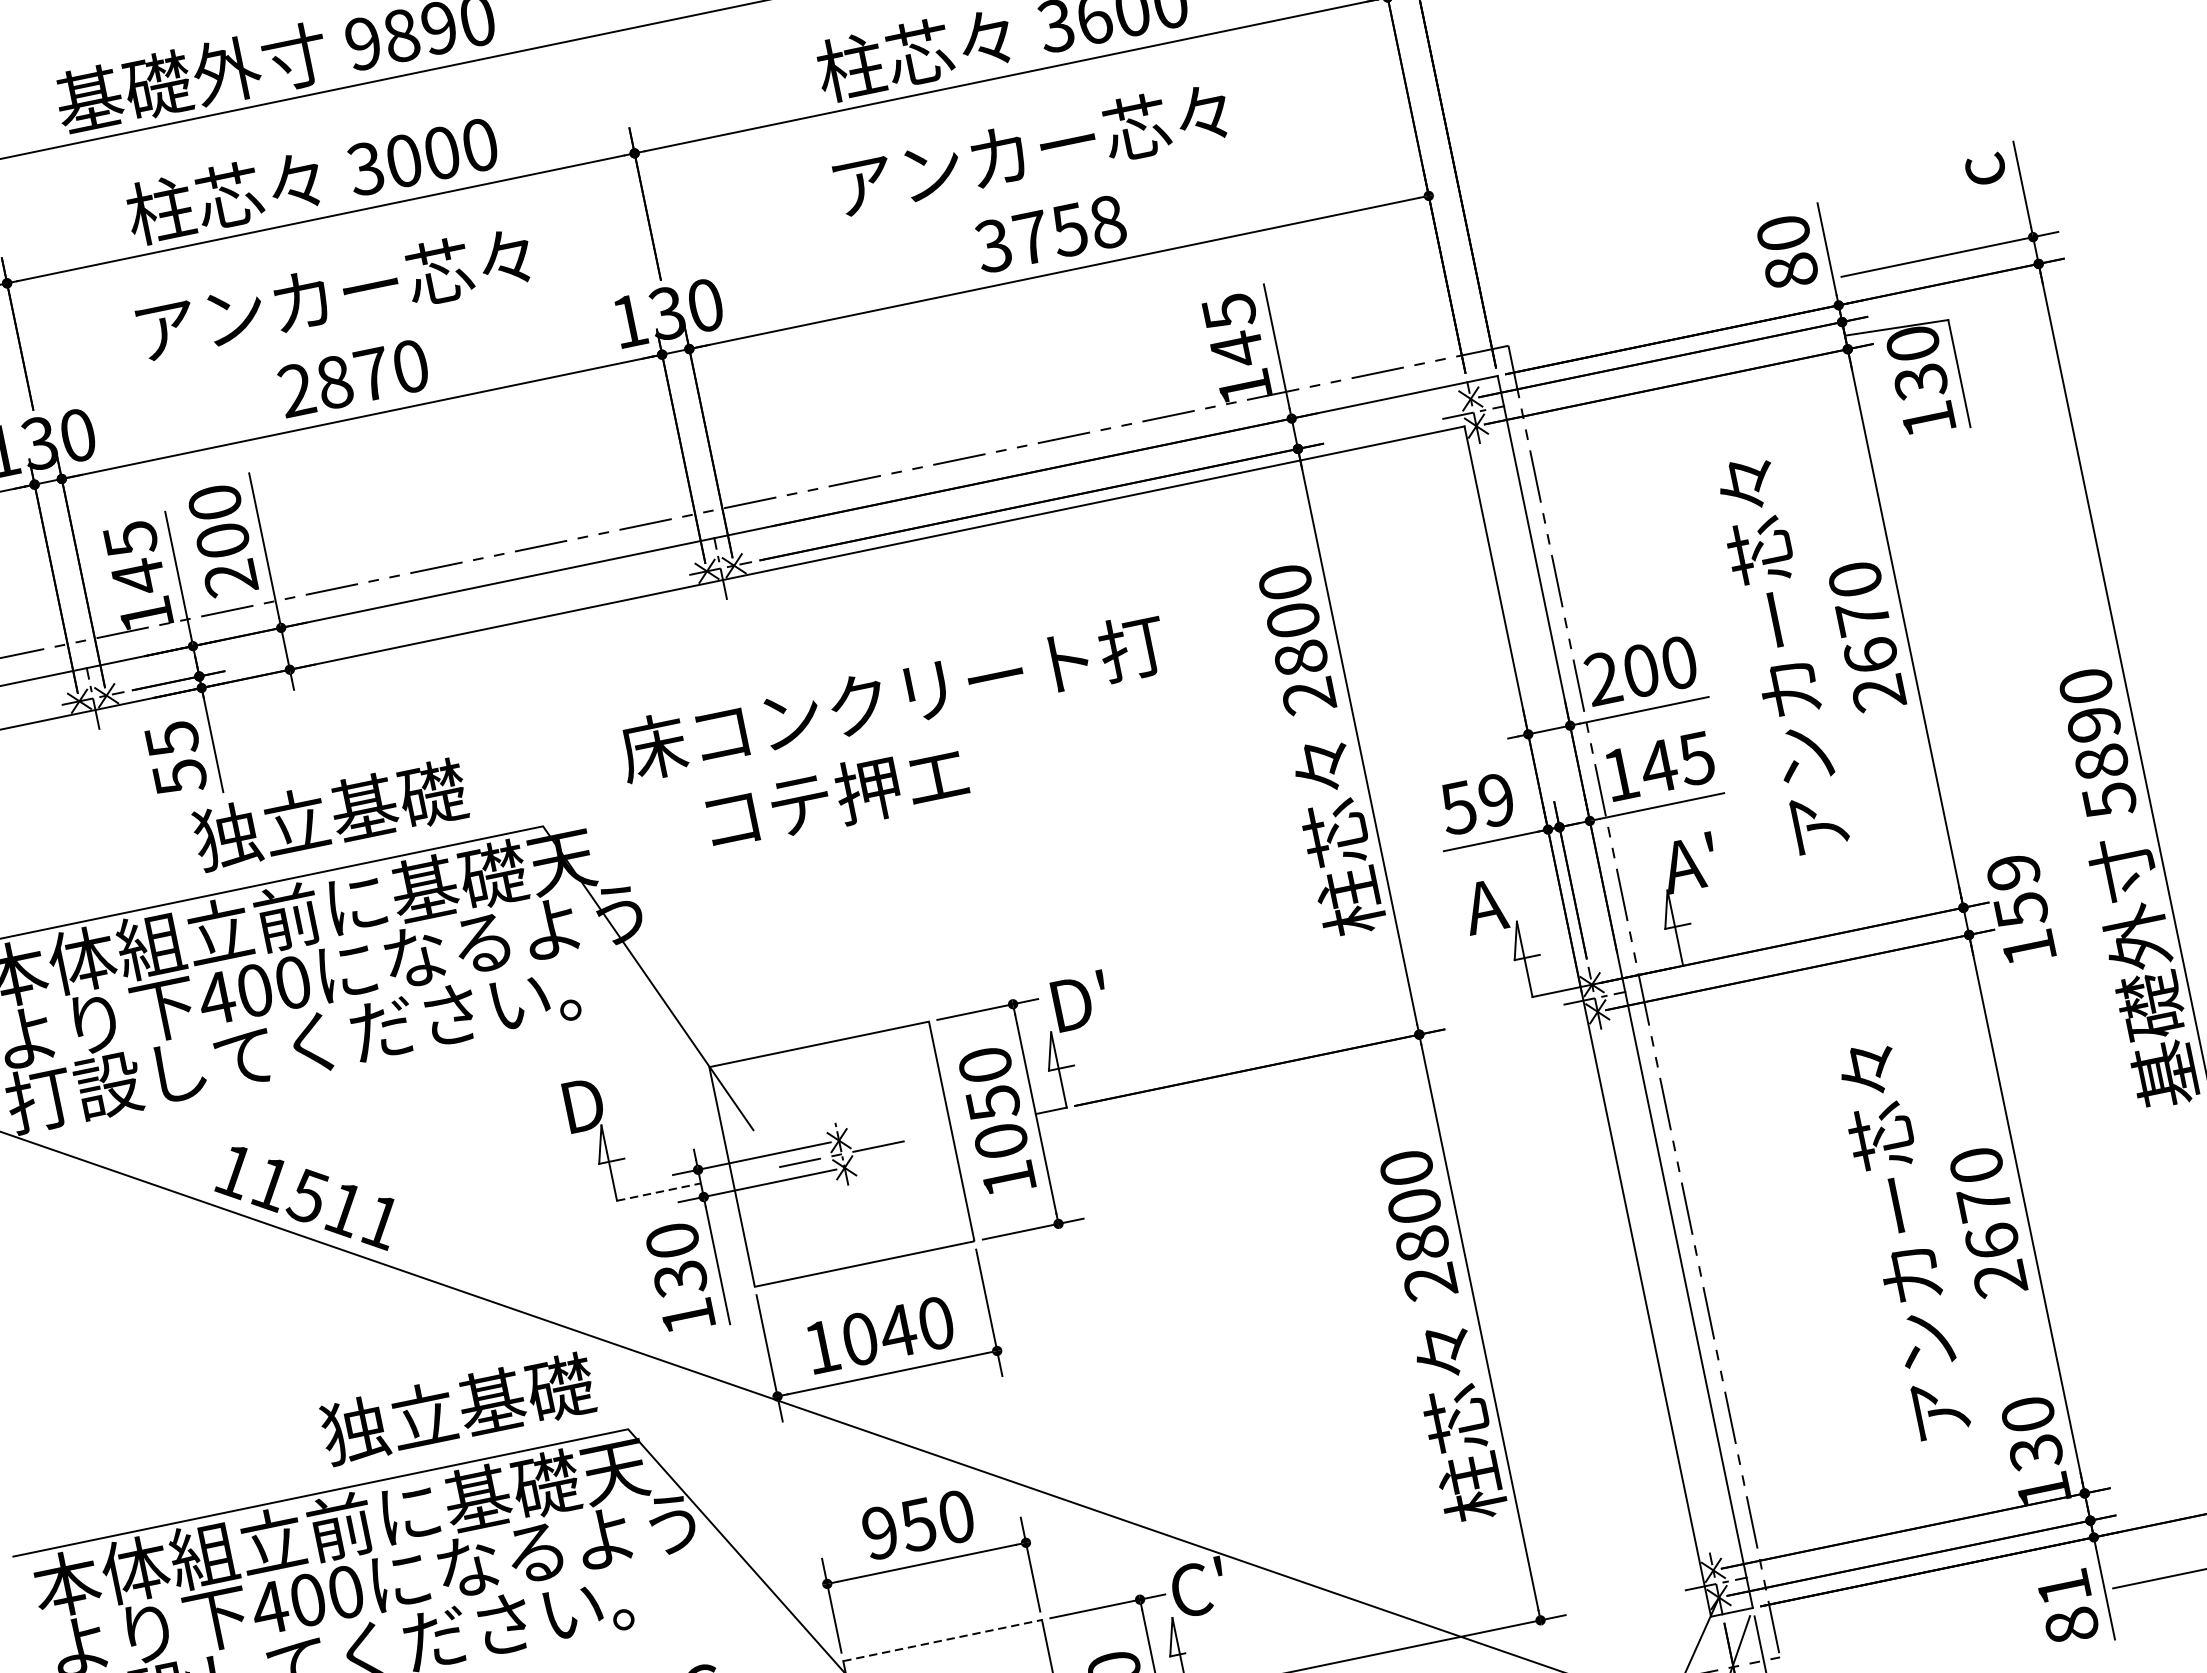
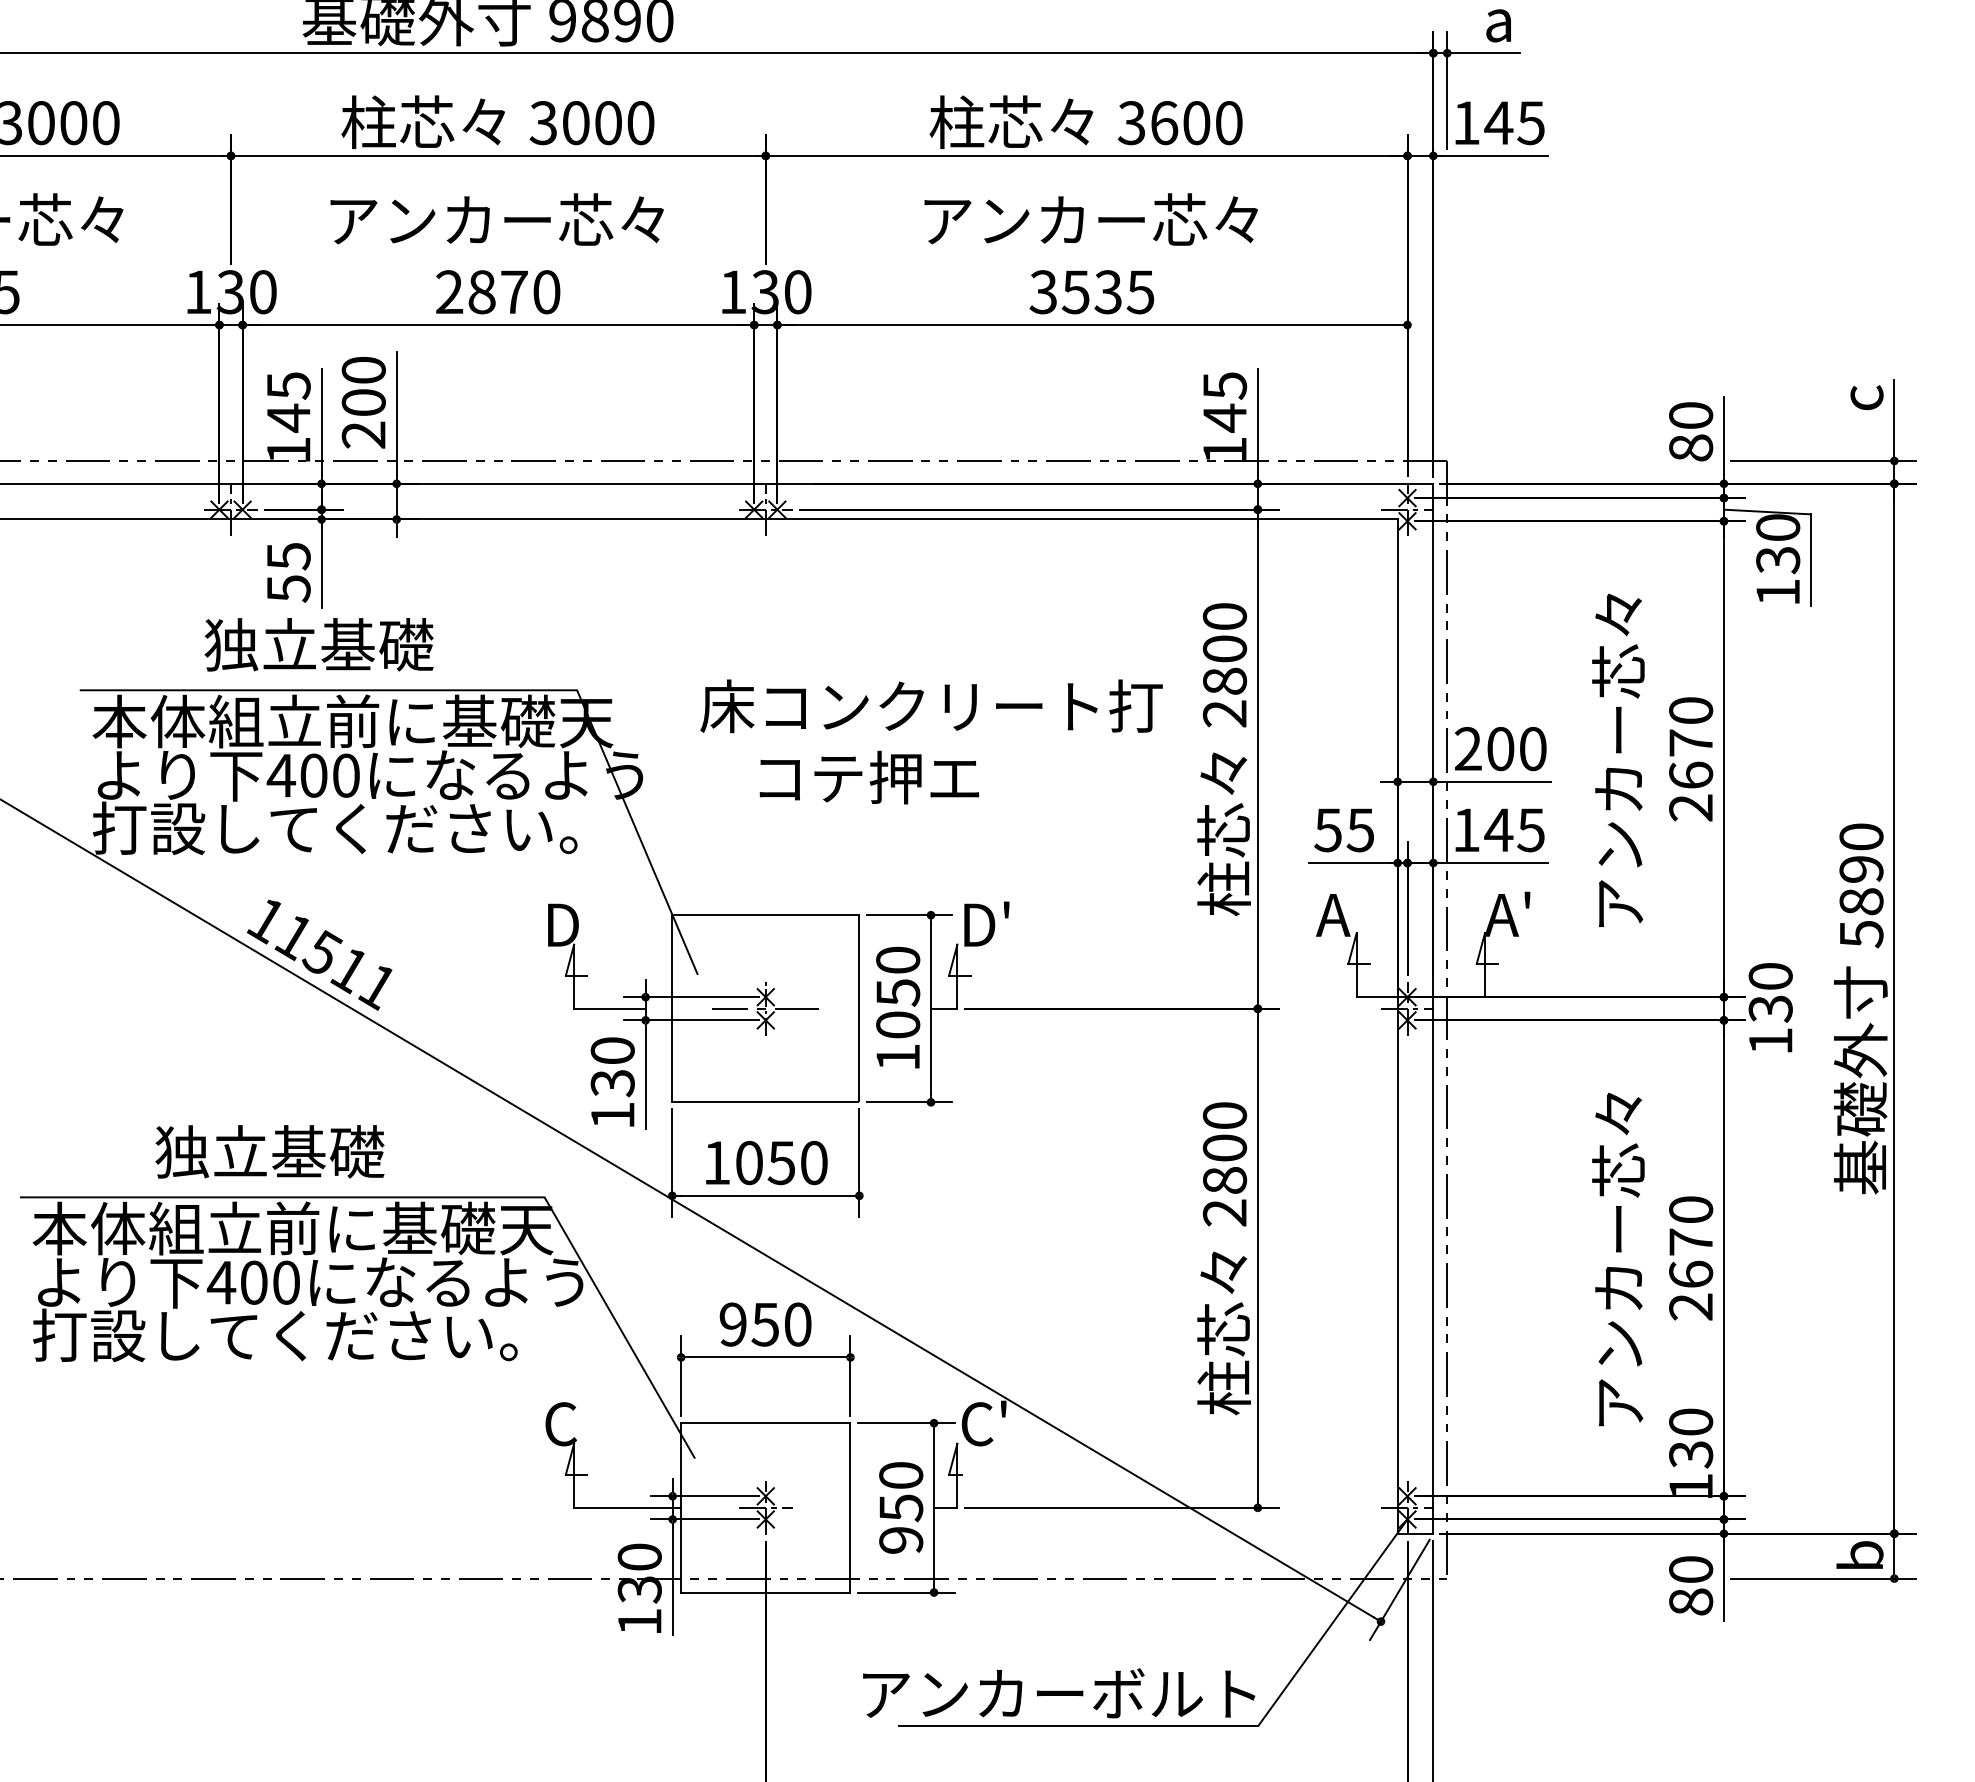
text: (1068, 230) -> (1107, 292), 3758 -> 3535
text: (901, 738) -> (931, 741), moved
text: (1495, 800) -> (1359, 830), 59 -> 55
text: (329, 814) -> (318, 644), moved
text: (2017, 892) -> (1770, 993), 159 -> 130
line: (658, 1191) -> (609, 1008), dashed -> solid
text: (897, 1331) -> (781, 1163), 1040 -> 1050
text: (457, 1408) -> (269, 1151), moved
text: (2064, 1587) -> (1691, 1569), 81 -> 80
line: (942, 1640) -> (765, 1423), dashed -> solid

